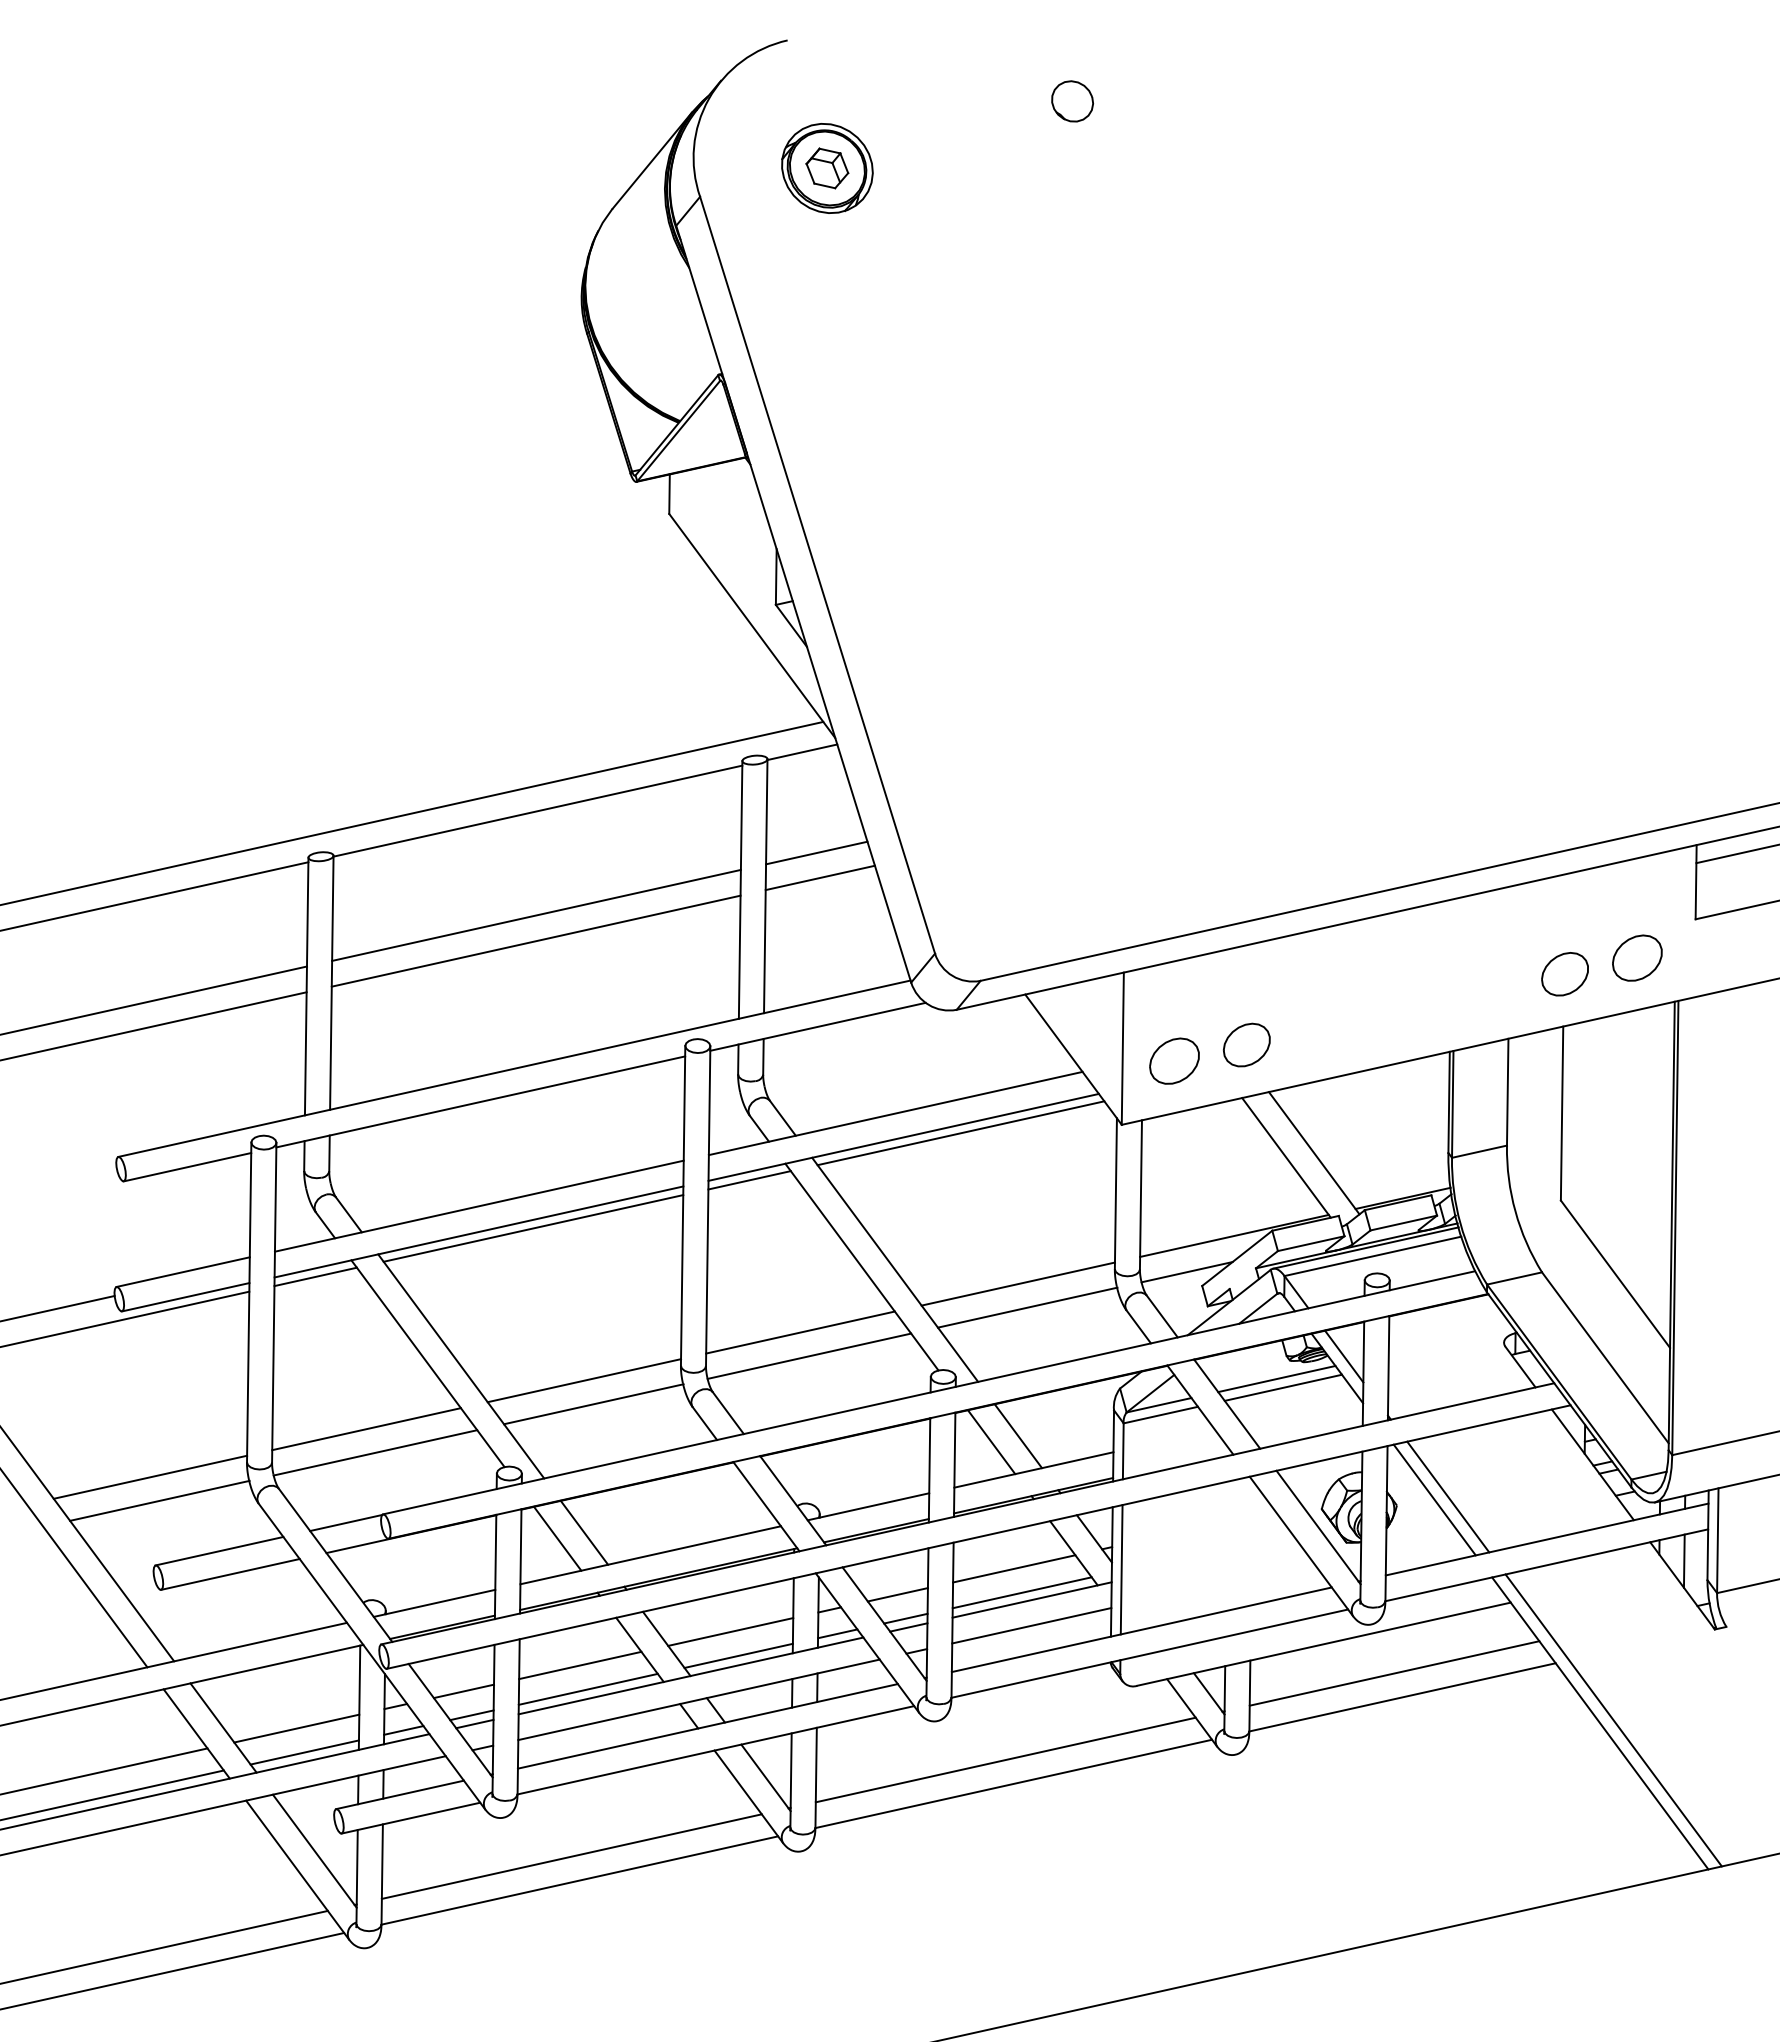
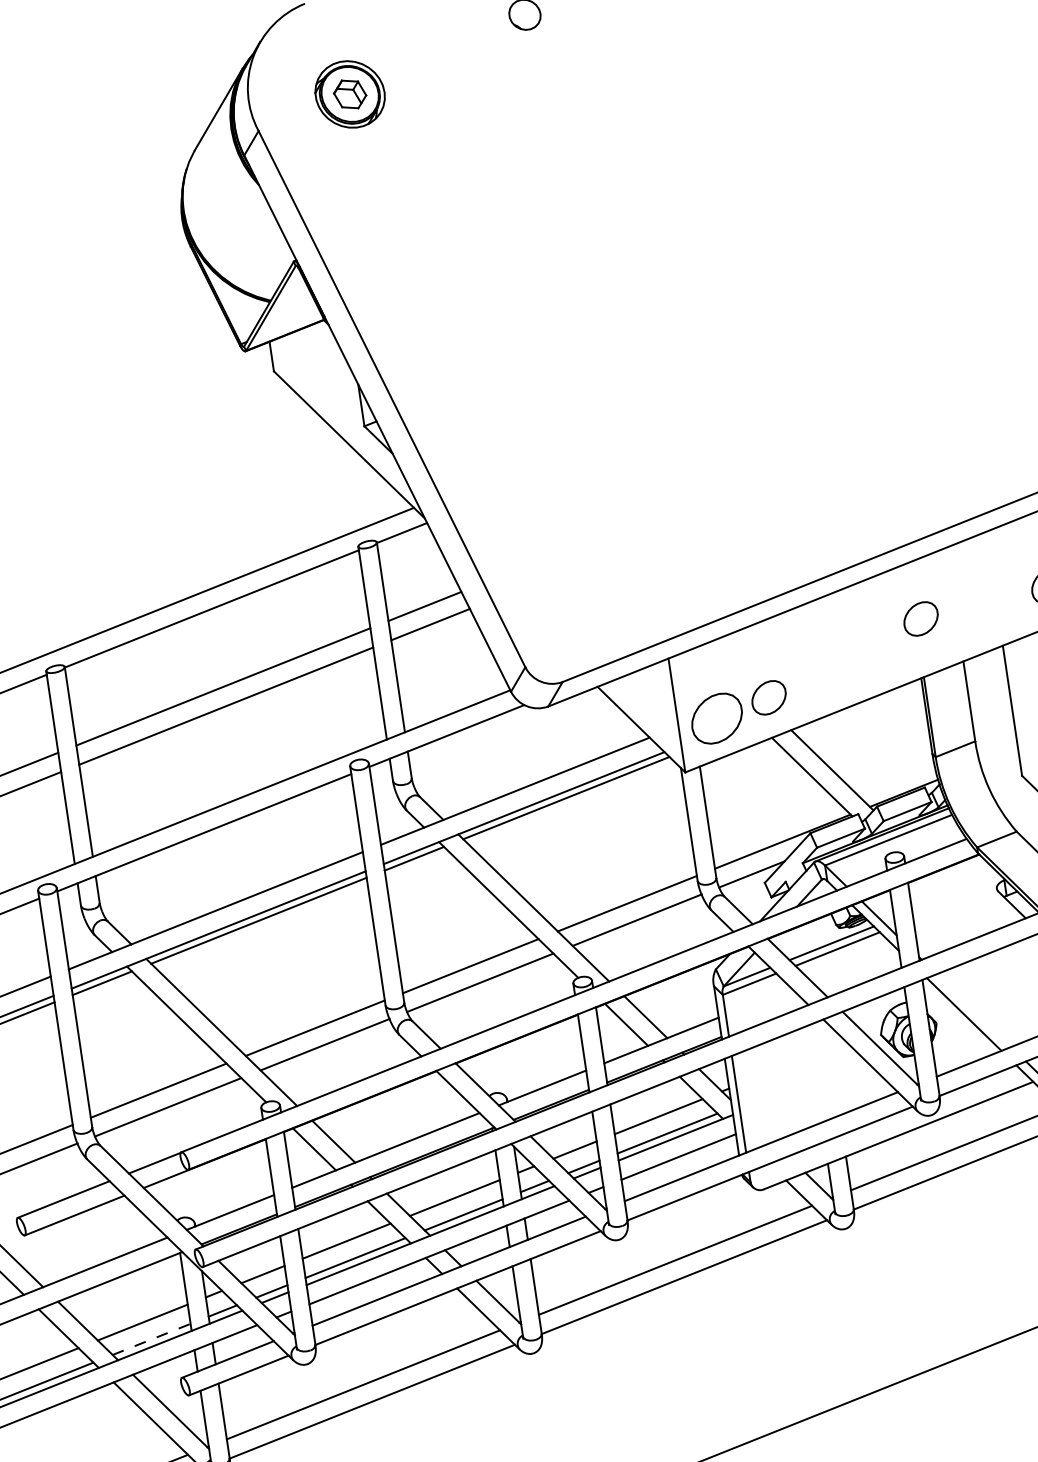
part: (1564, 974) -> (920, 619), moved
part: (1174, 1060) -> (716, 718), size x1.4
line: (1448, 1496) -> (974, 1010), removed
line: (304, 1752) -> (151, 1339), solid -> dashed

